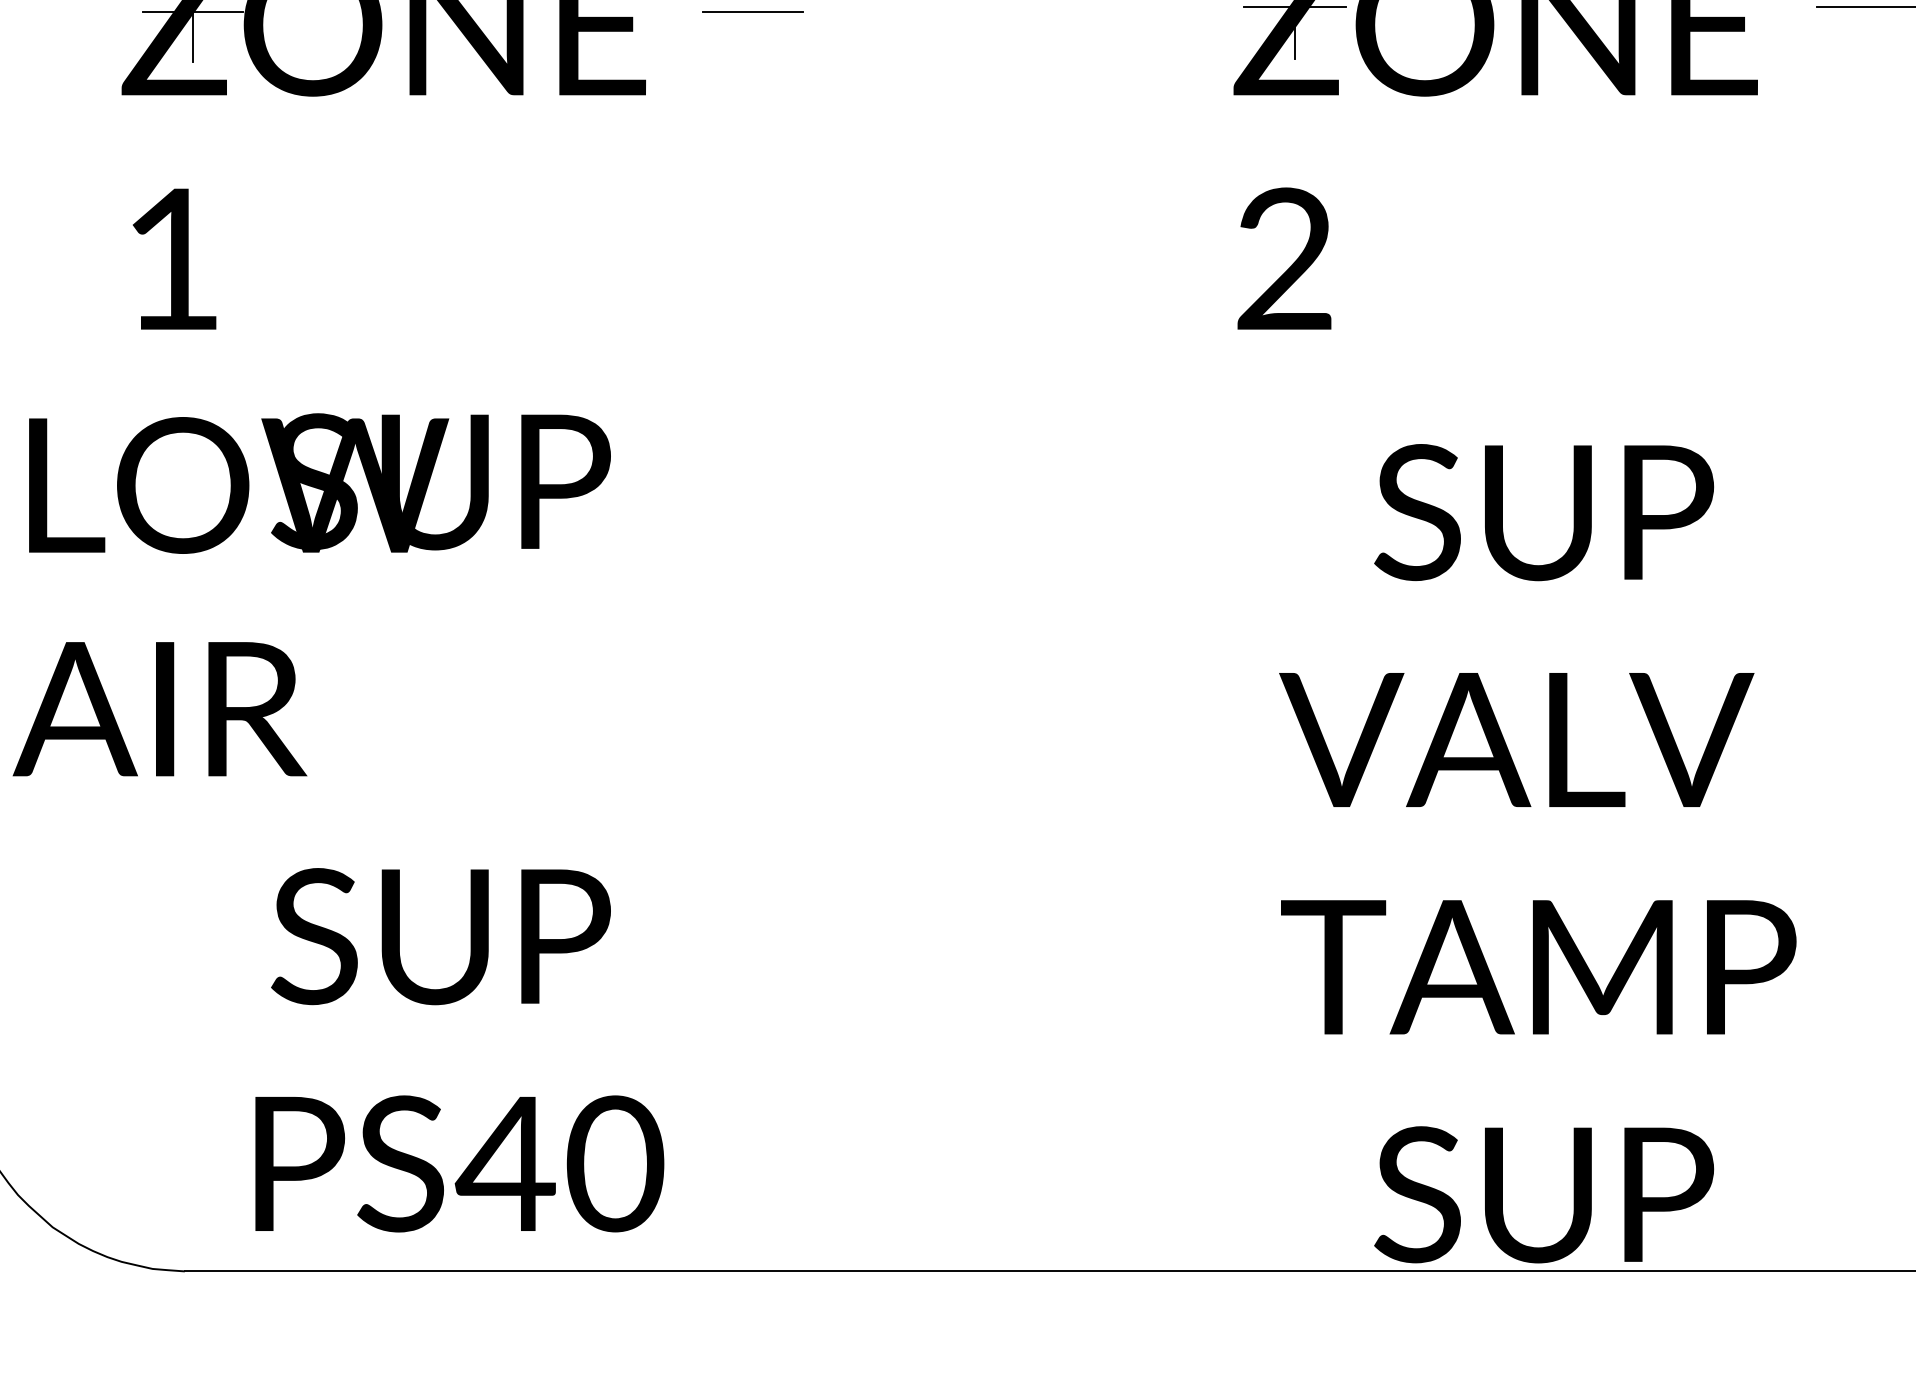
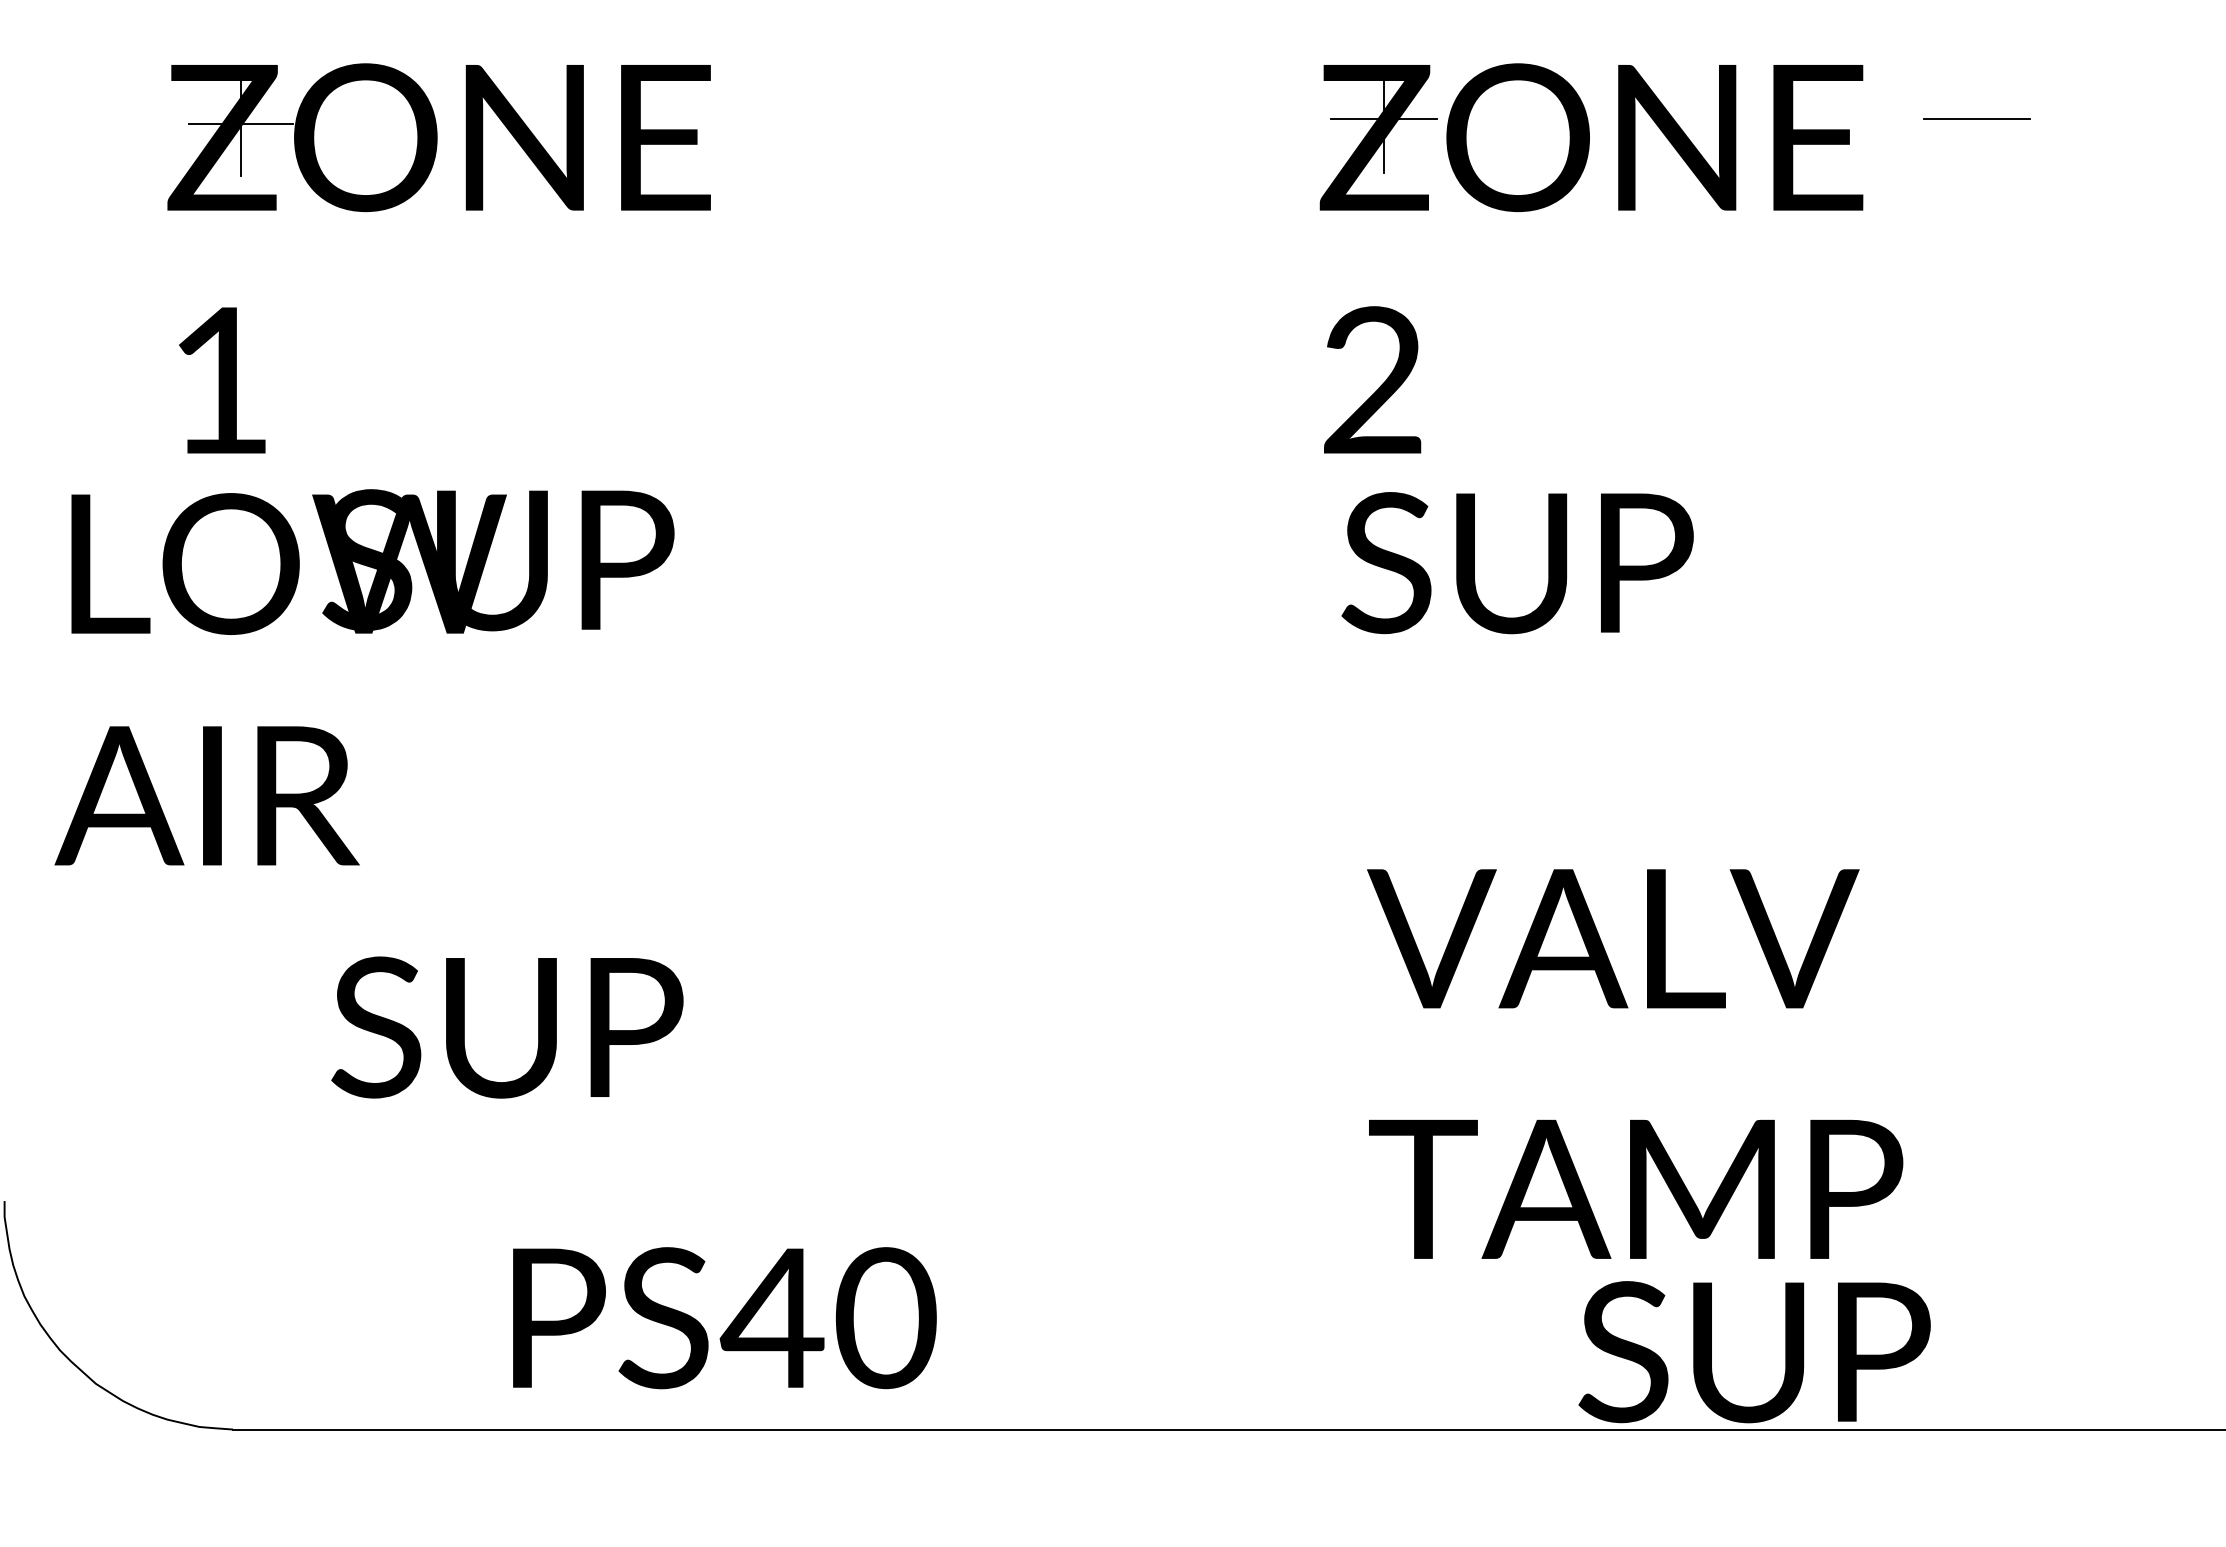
line: (752, 12) -> (821, 124), removed
text: (1543, 512) -> (1517, 563), moved
text: (311, 594) -> (364, 677), moved
text: (1516, 739) -> (1613, 938), moved
text: (441, 936) -> (507, 1027), moved
text: (1539, 966) -> (1636, 1188), moved
text: (459, 1164) -> (724, 1318), moved
text: (1543, 1195) -> (1754, 1352), moved

